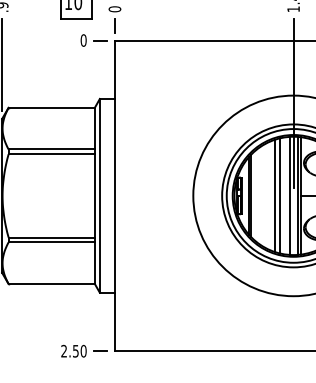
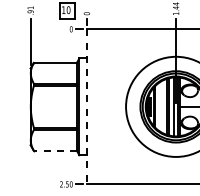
line: (114, 195) -> (86, 106), solid -> dashed
line: (51, 283) -> (55, 150), solid -> dashed

